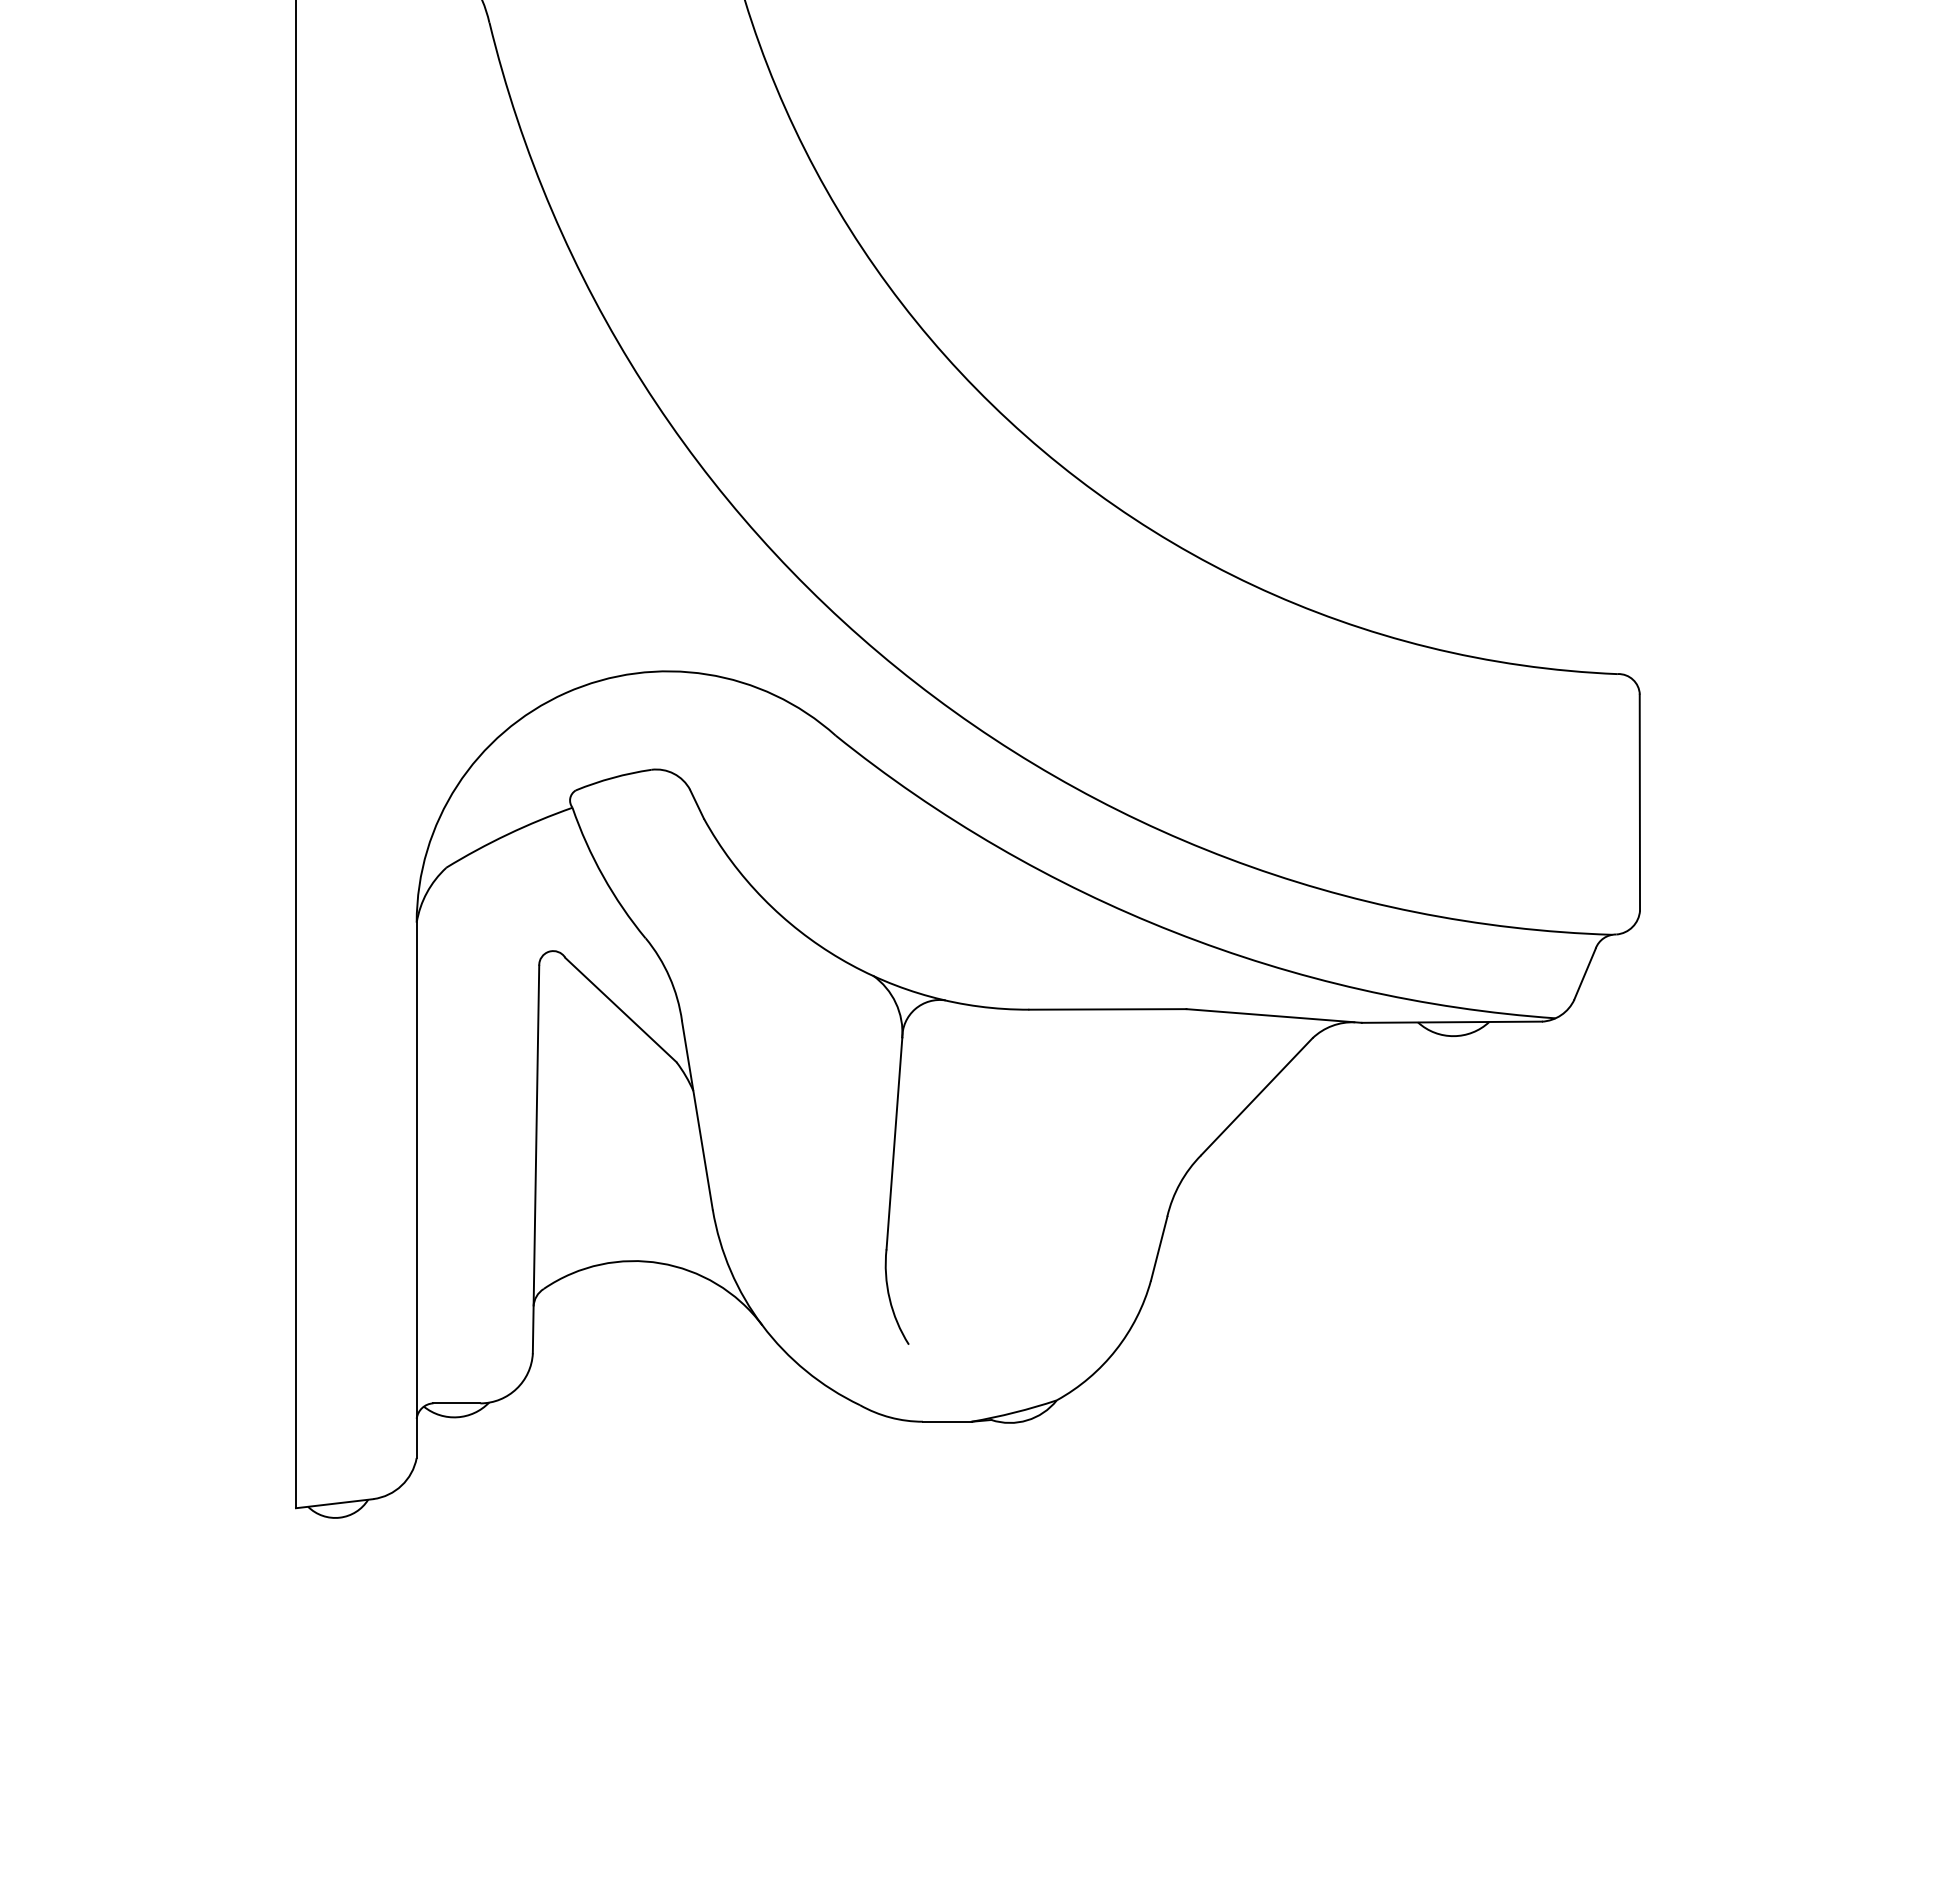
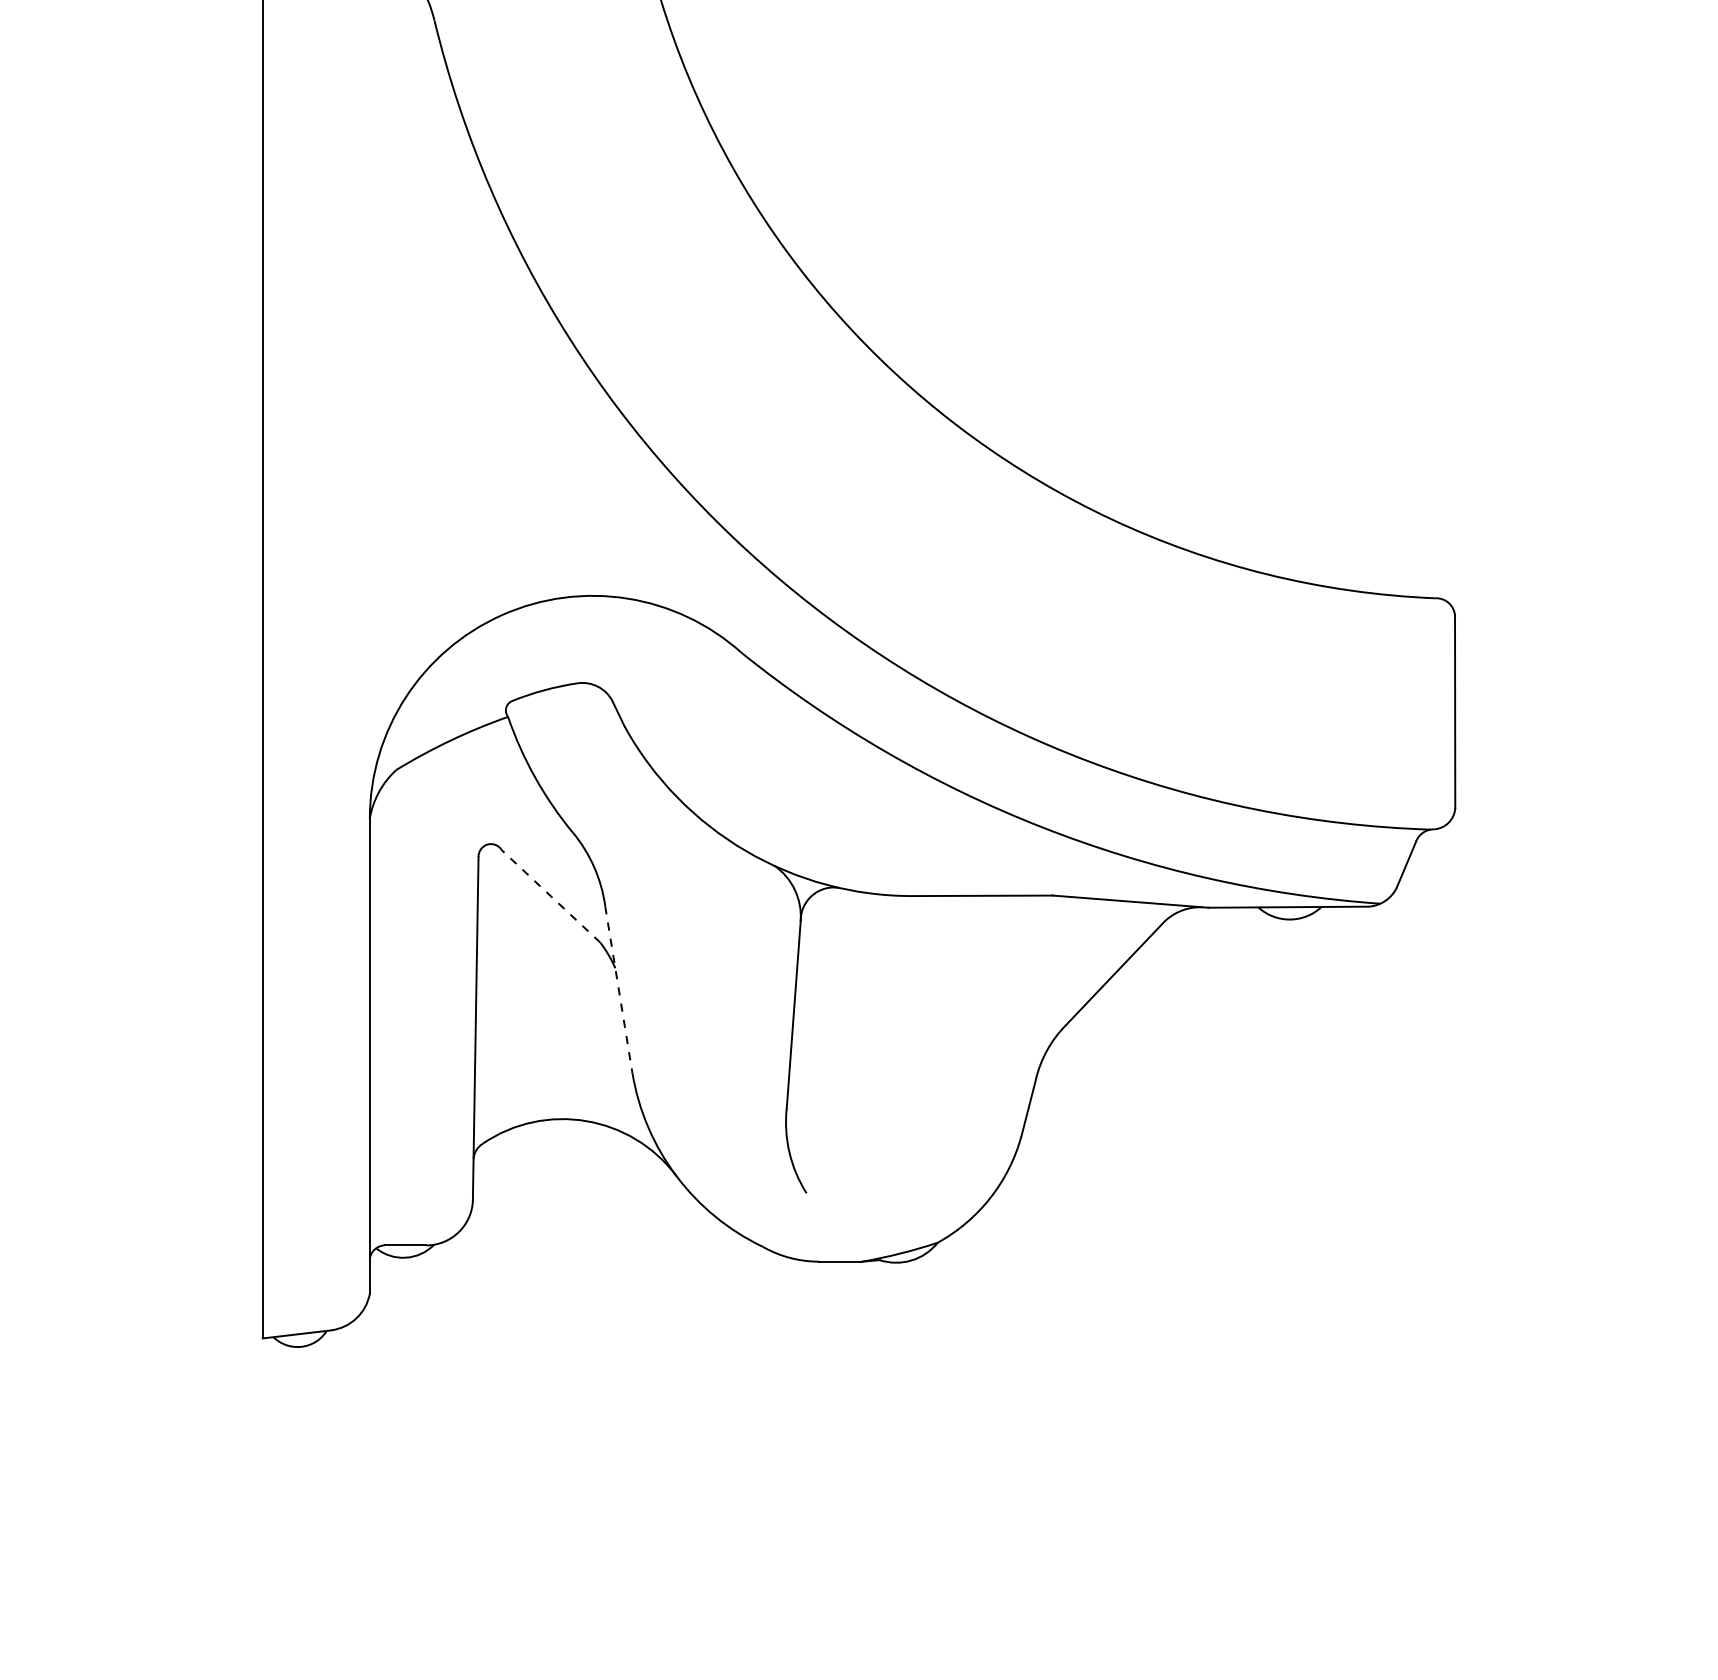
line: (620, 1010) -> (550, 896), solid -> dashed
line: (696, 1114) -> (618, 989), solid -> dashed

